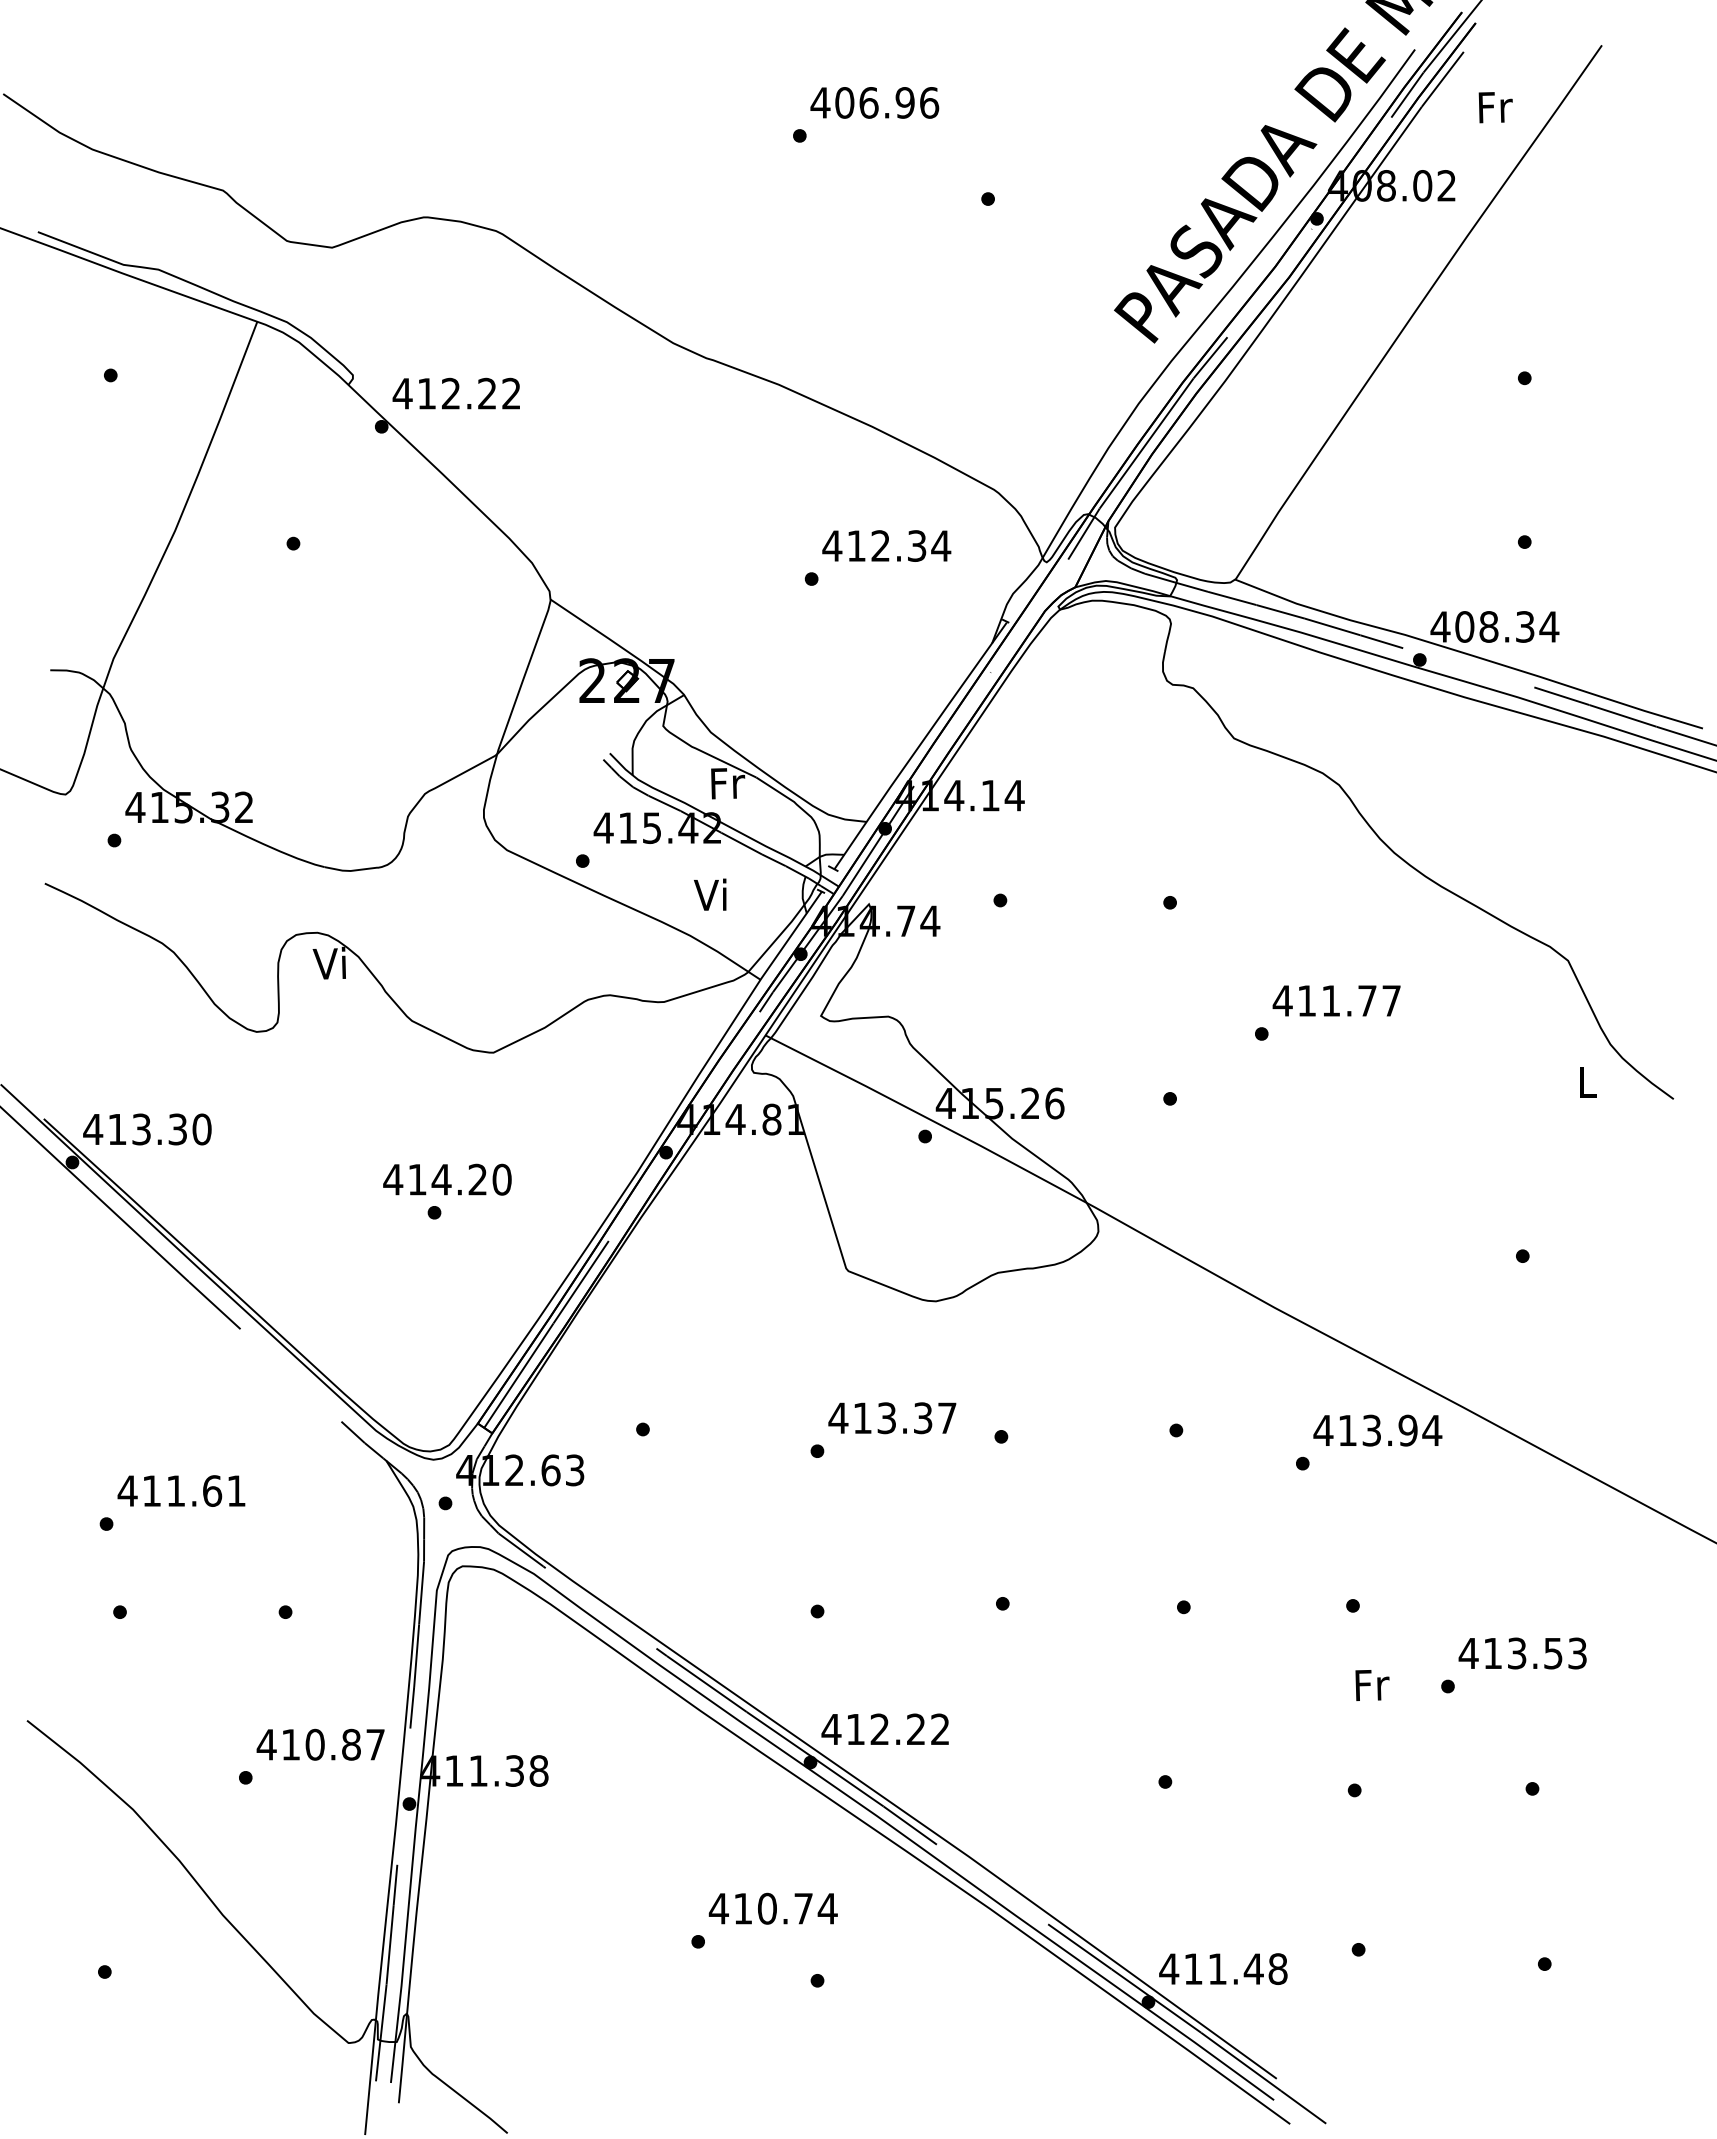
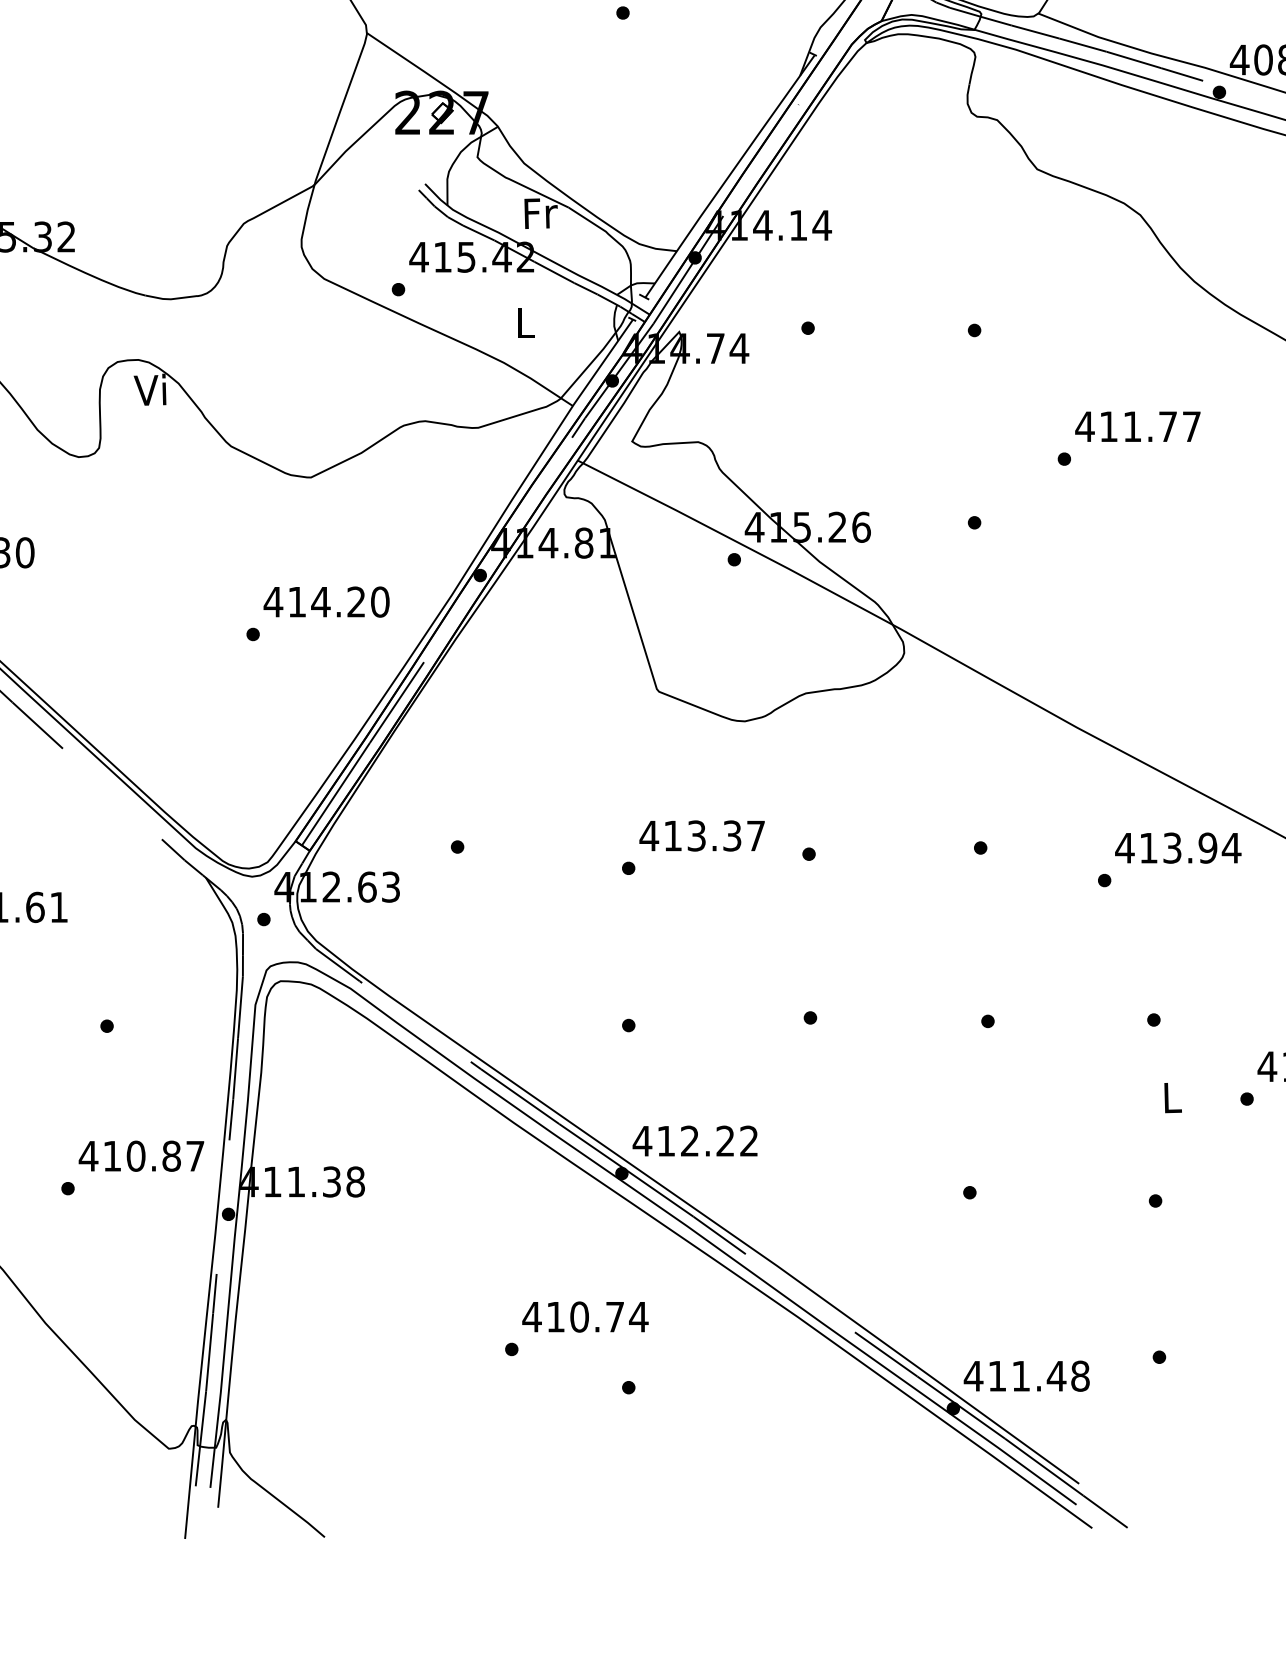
text: (710, 894) -> (523, 322), Vi -> L
text: (447, 1179) -> (326, 601), moved
text: (1372, 1685) -> (1173, 1098), Fr -> L

